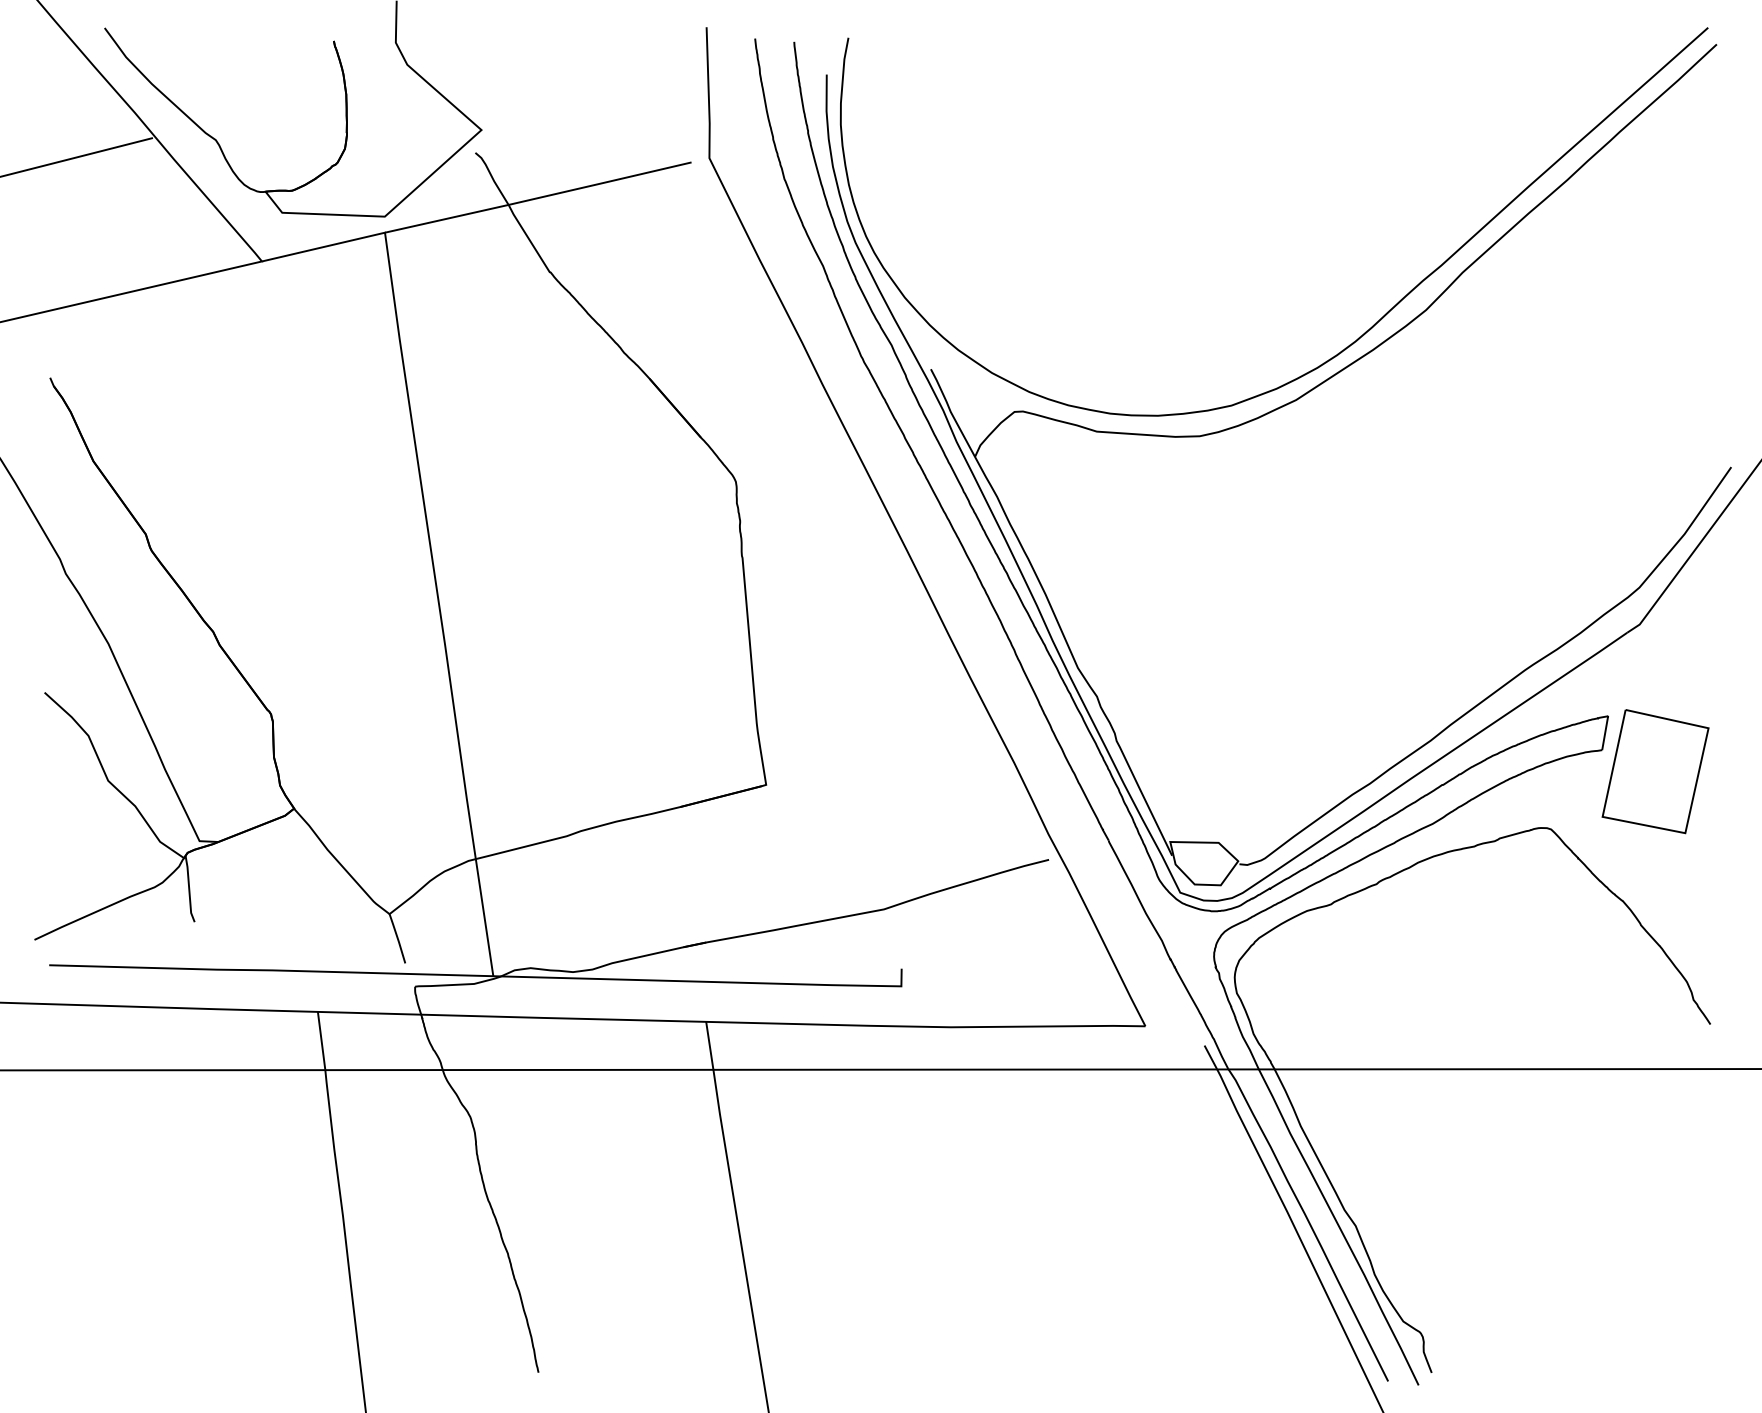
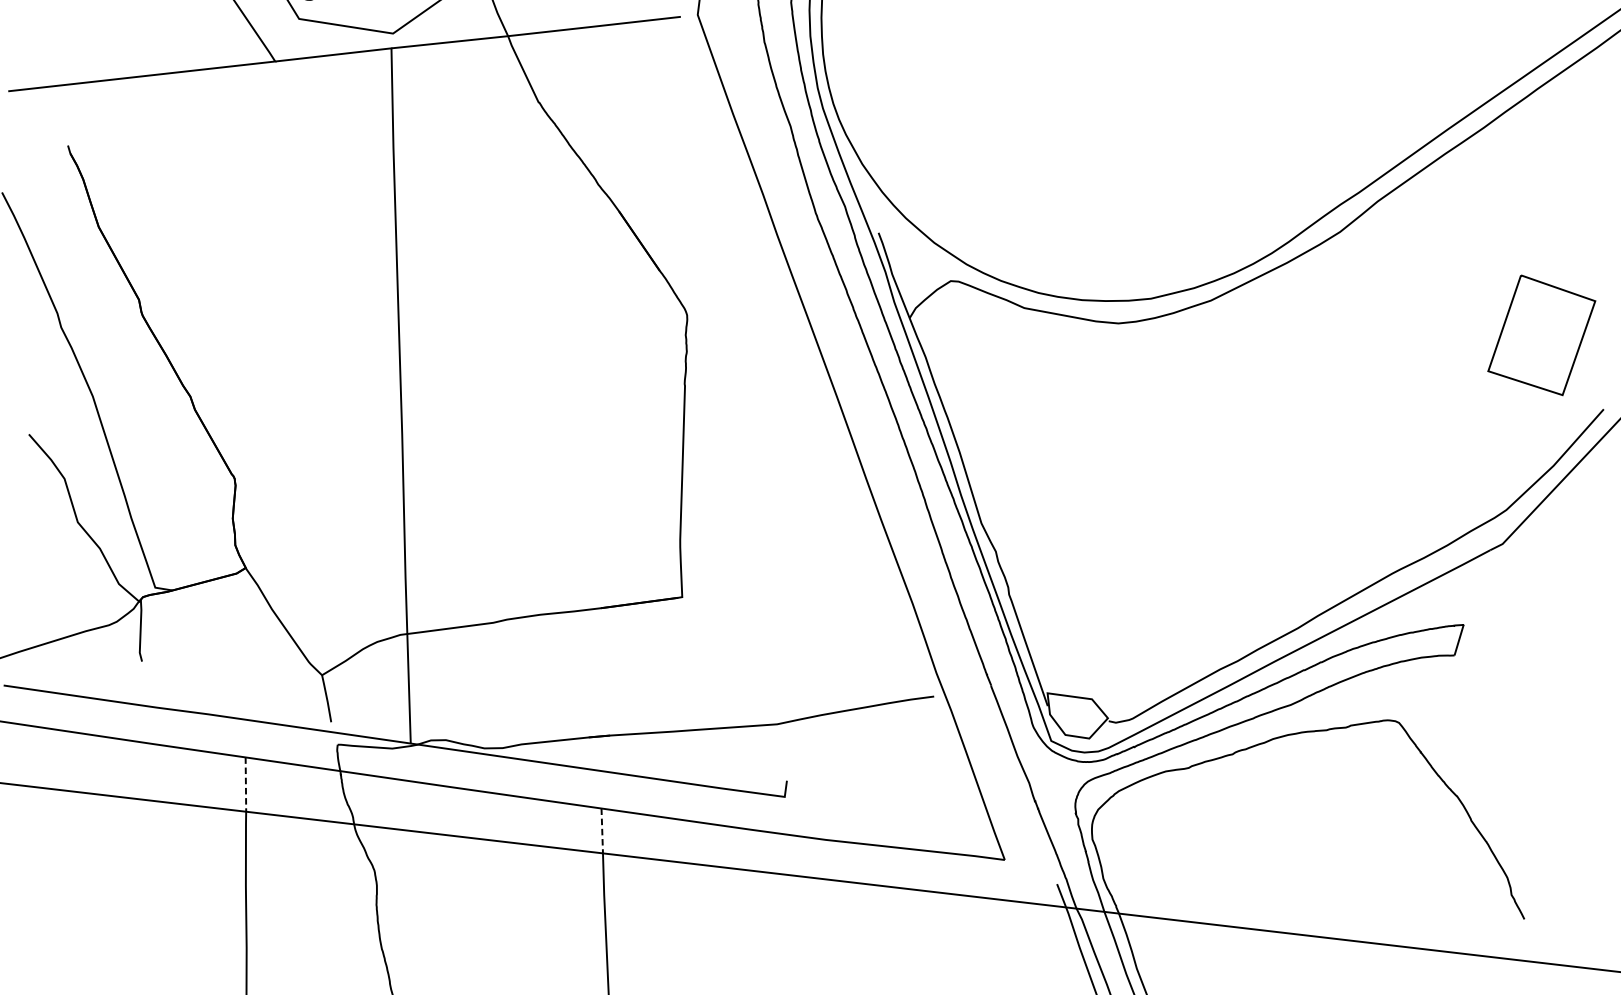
part: (1655, 771) -> (1541, 335), moved
line: (321, 1041) -> (245, 785), solid -> dashed
line: (709, 1046) -> (601, 831), solid -> dashed

